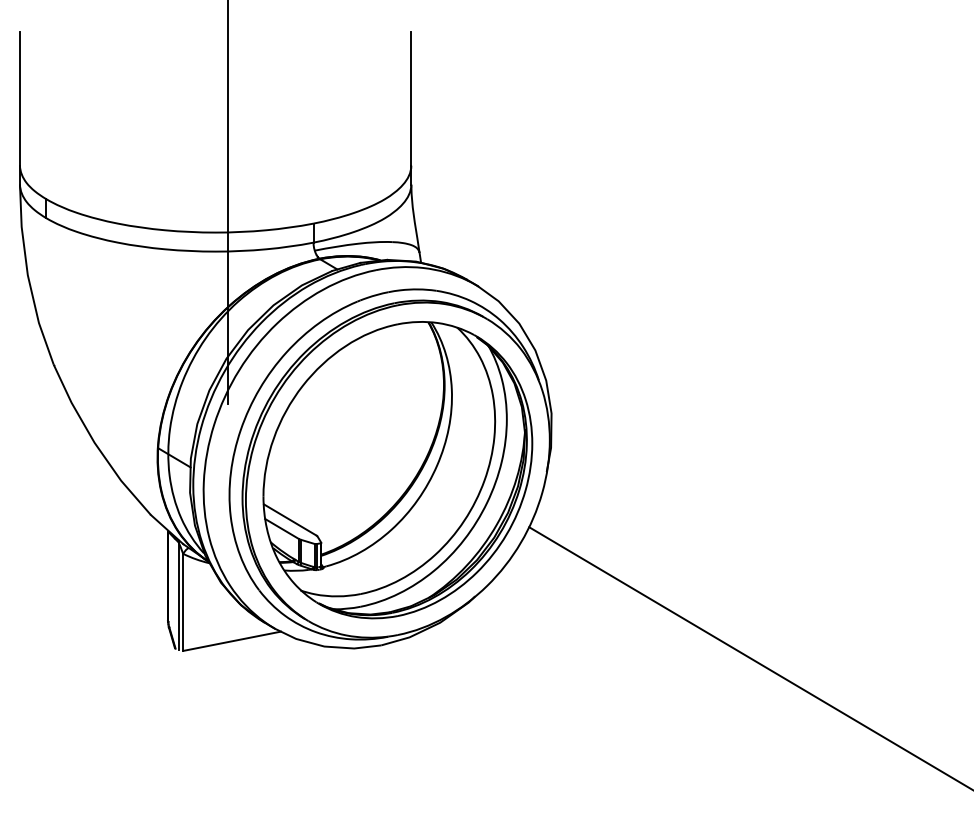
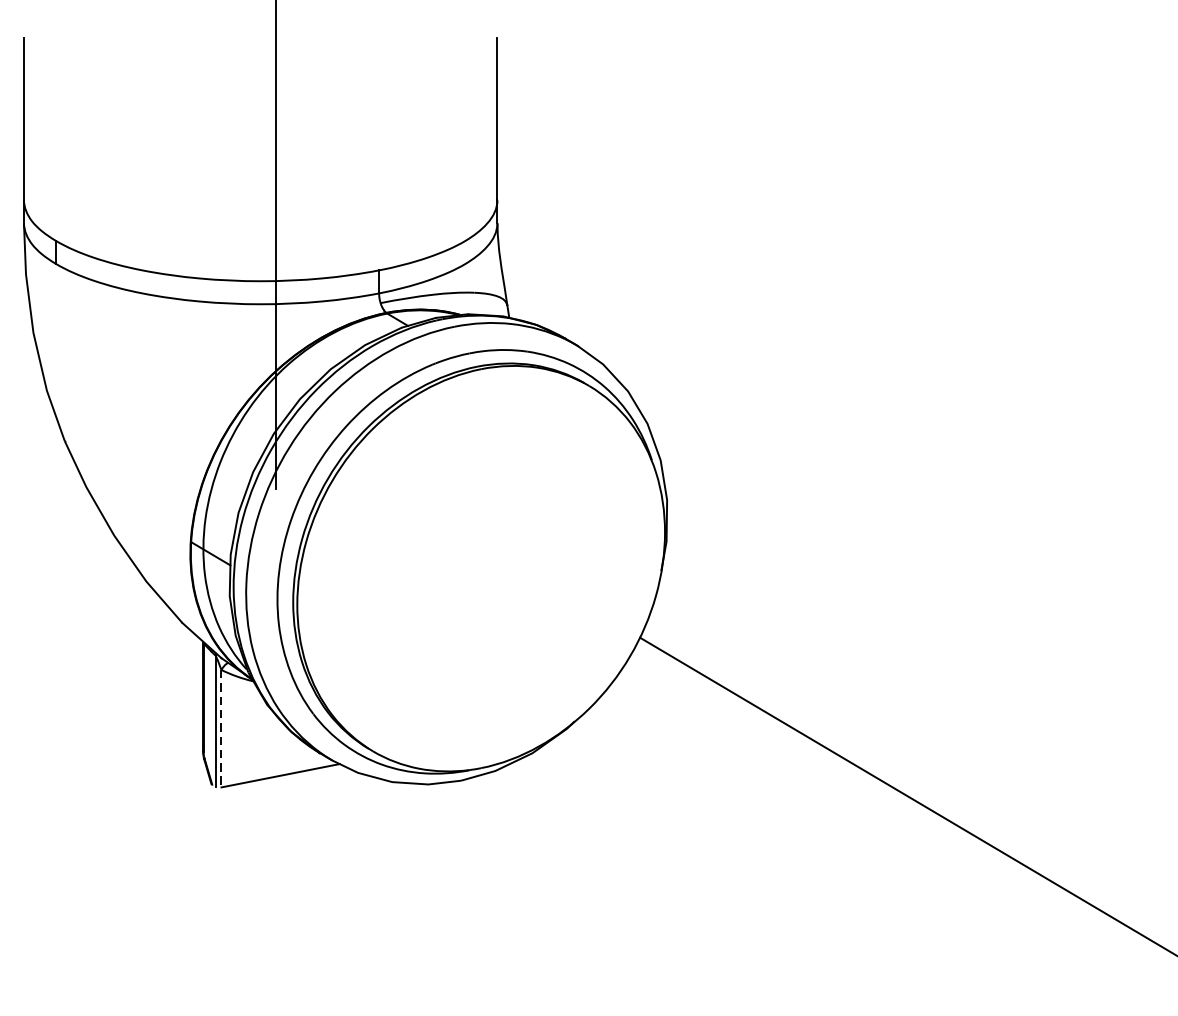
part: (397, 470) -> (480, 569), removed
line: (183, 602) -> (221, 728), solid -> dashed

